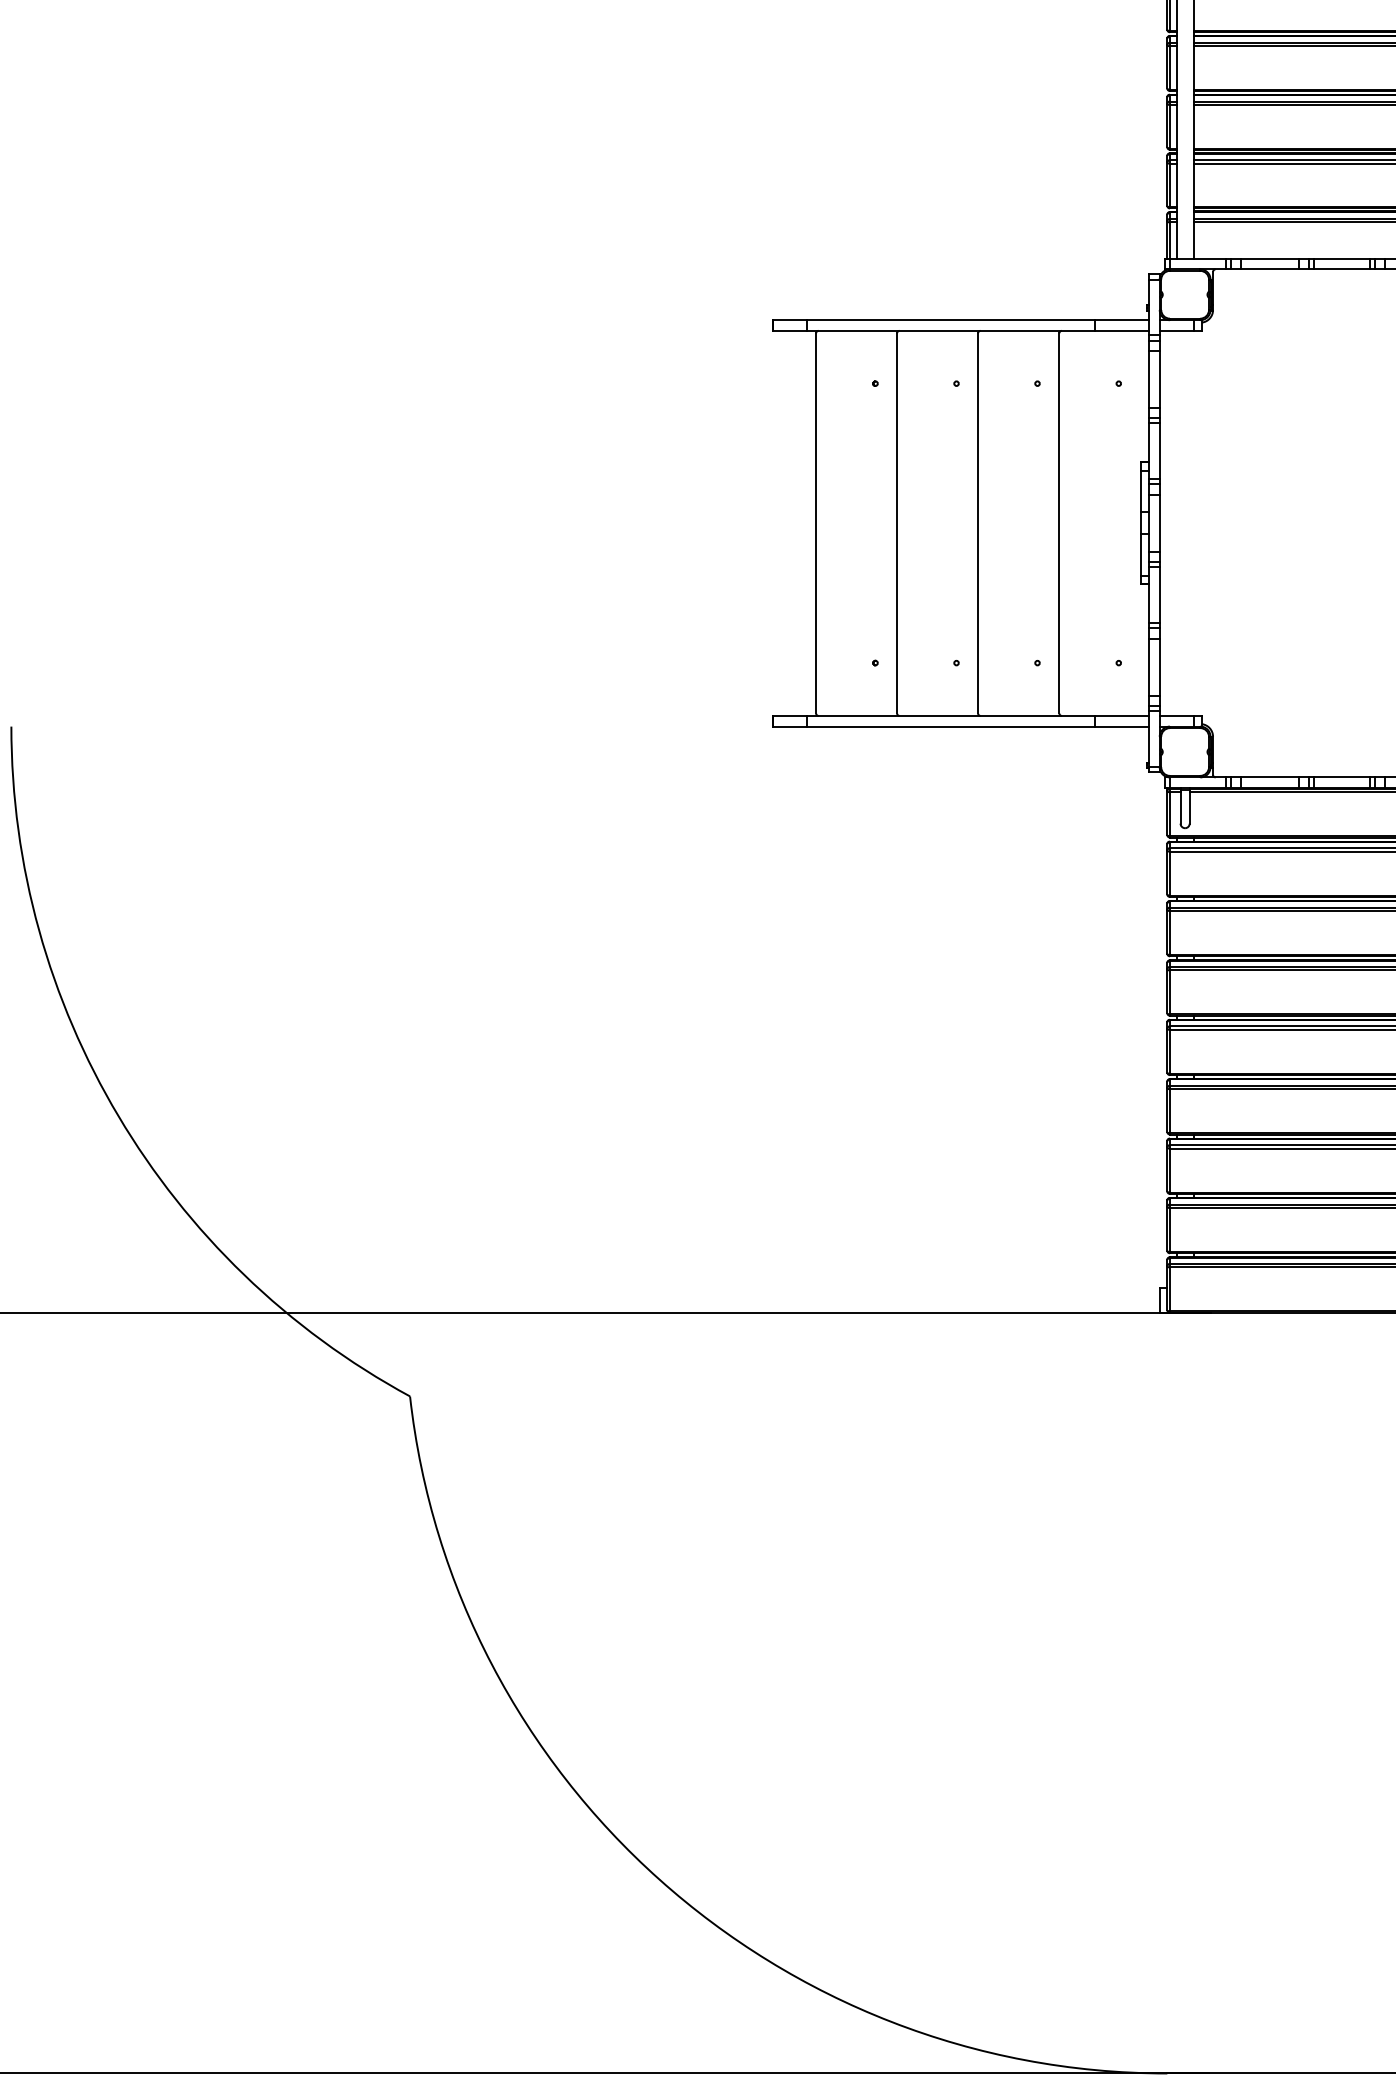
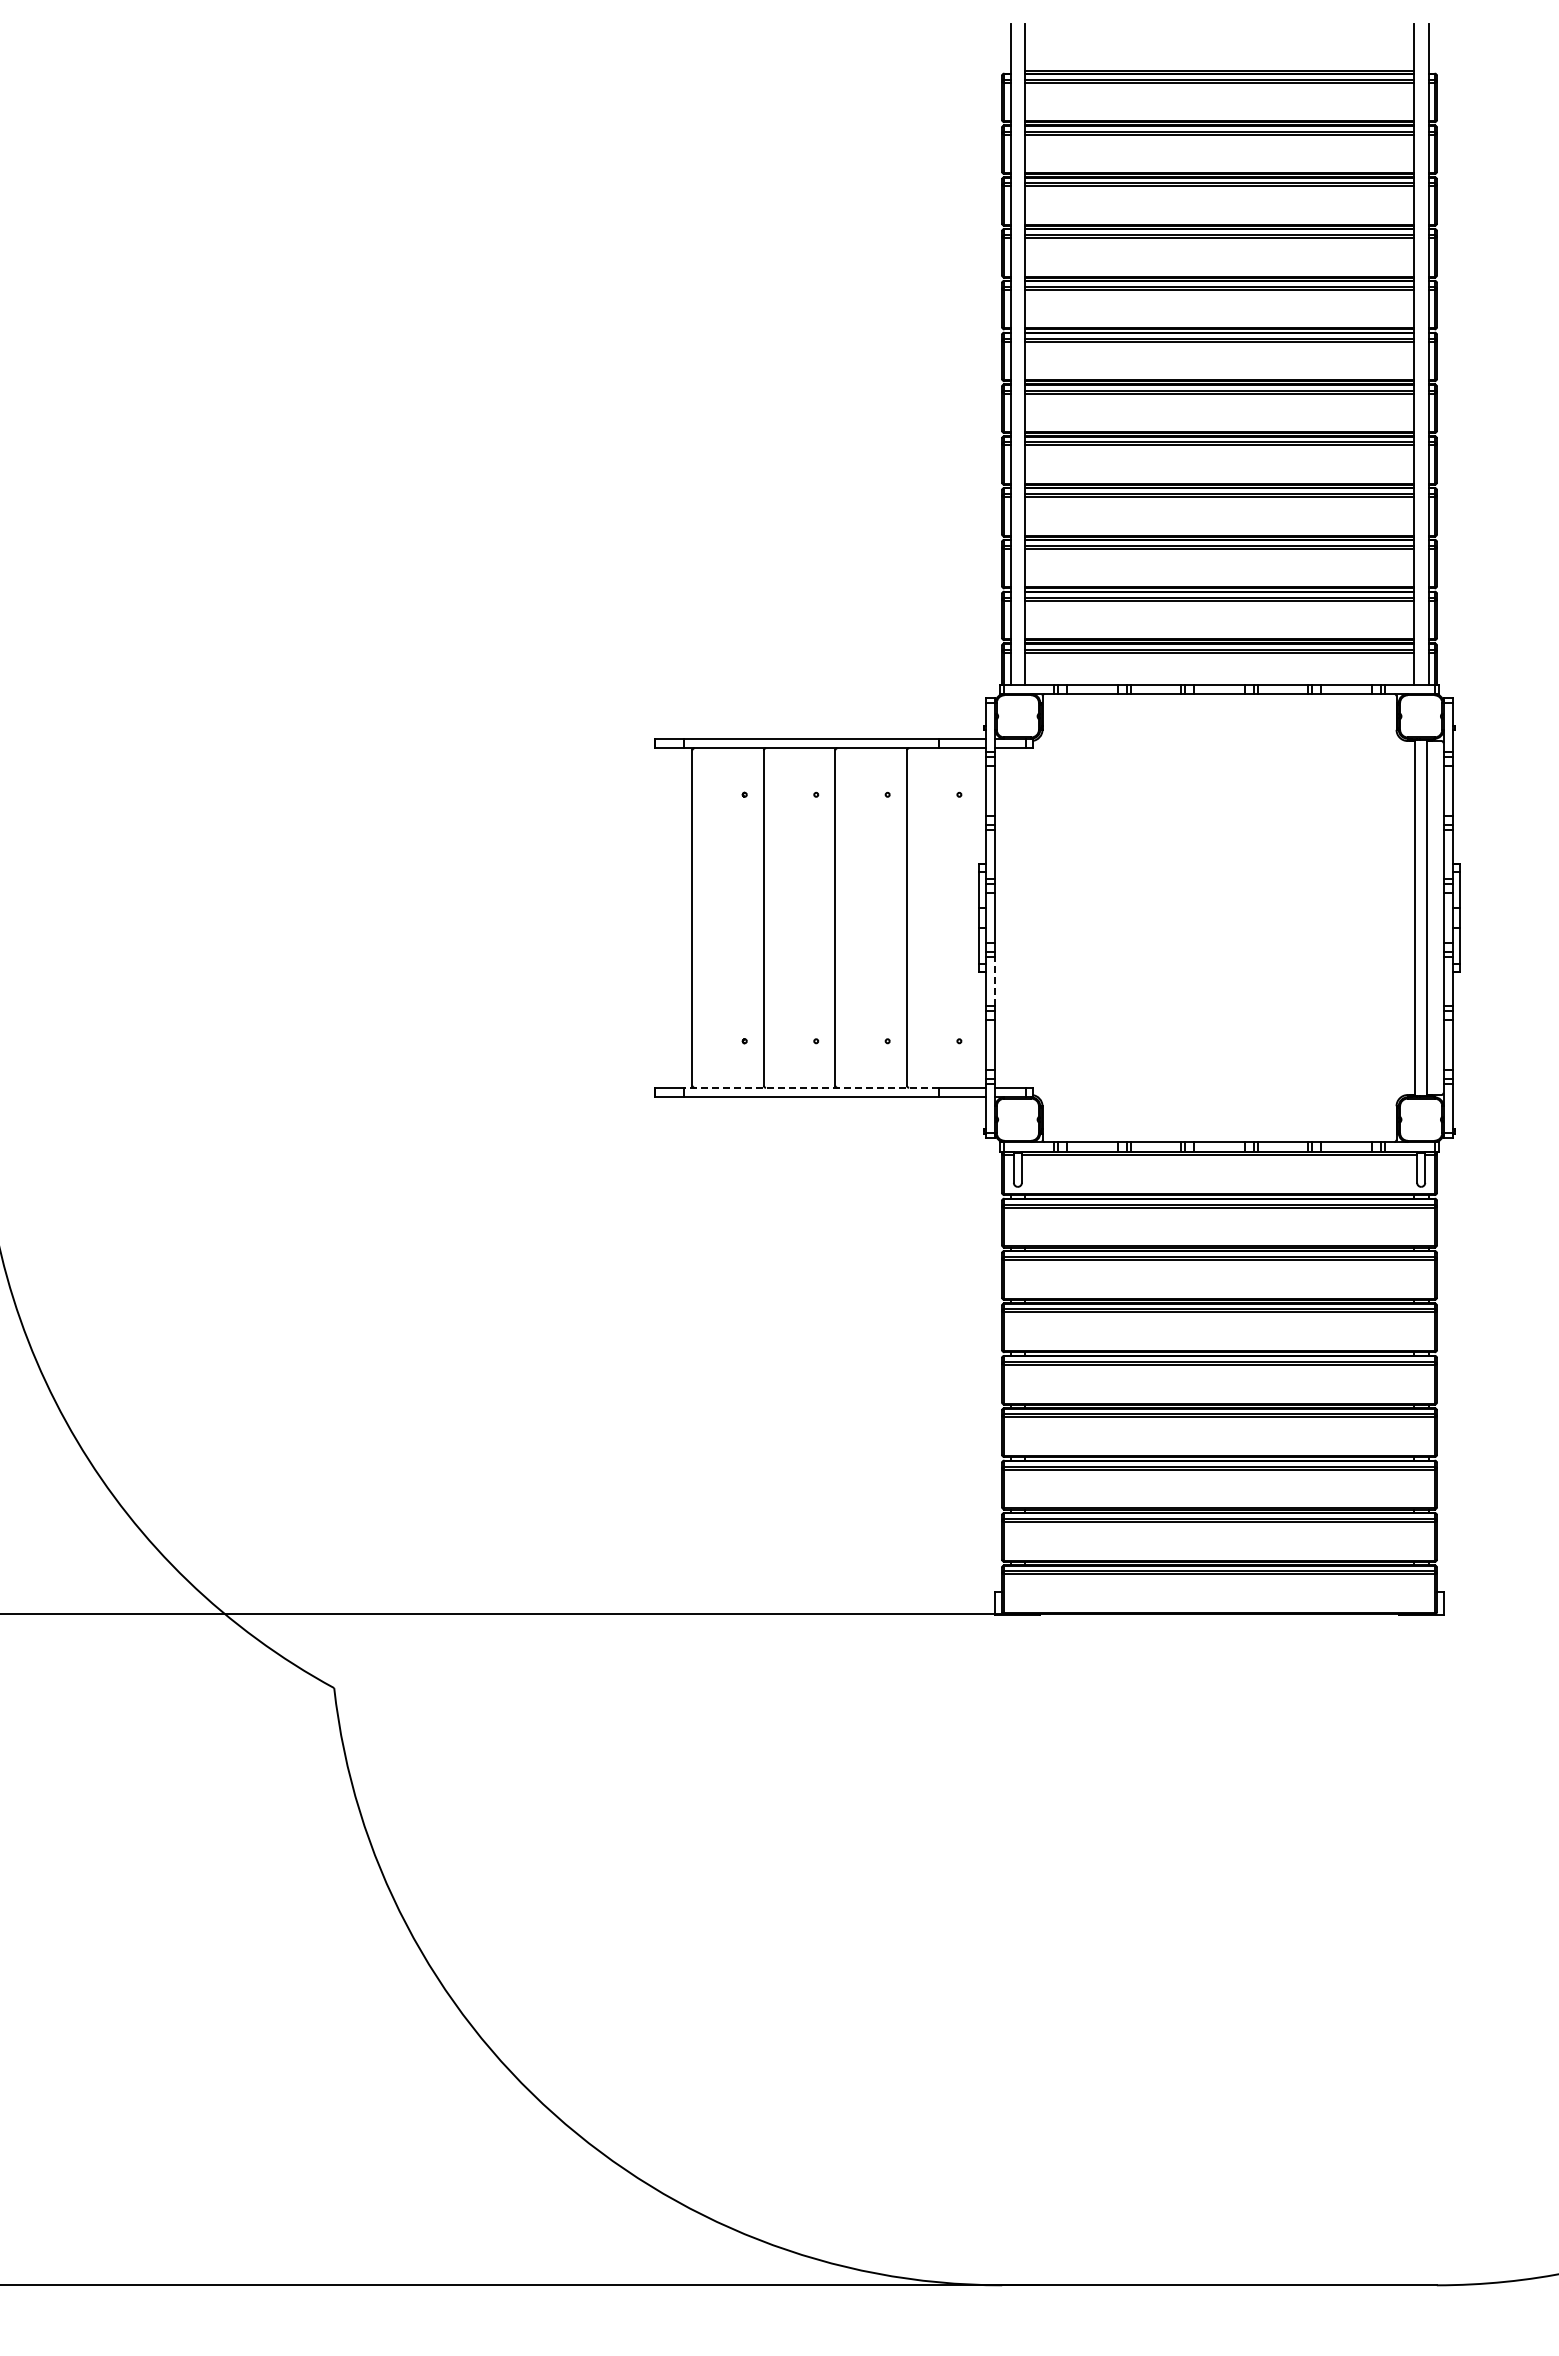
line: (1159, 595) -> (995, 981), solid -> dashed
line: (951, 715) -> (811, 1087), solid -> dashed

